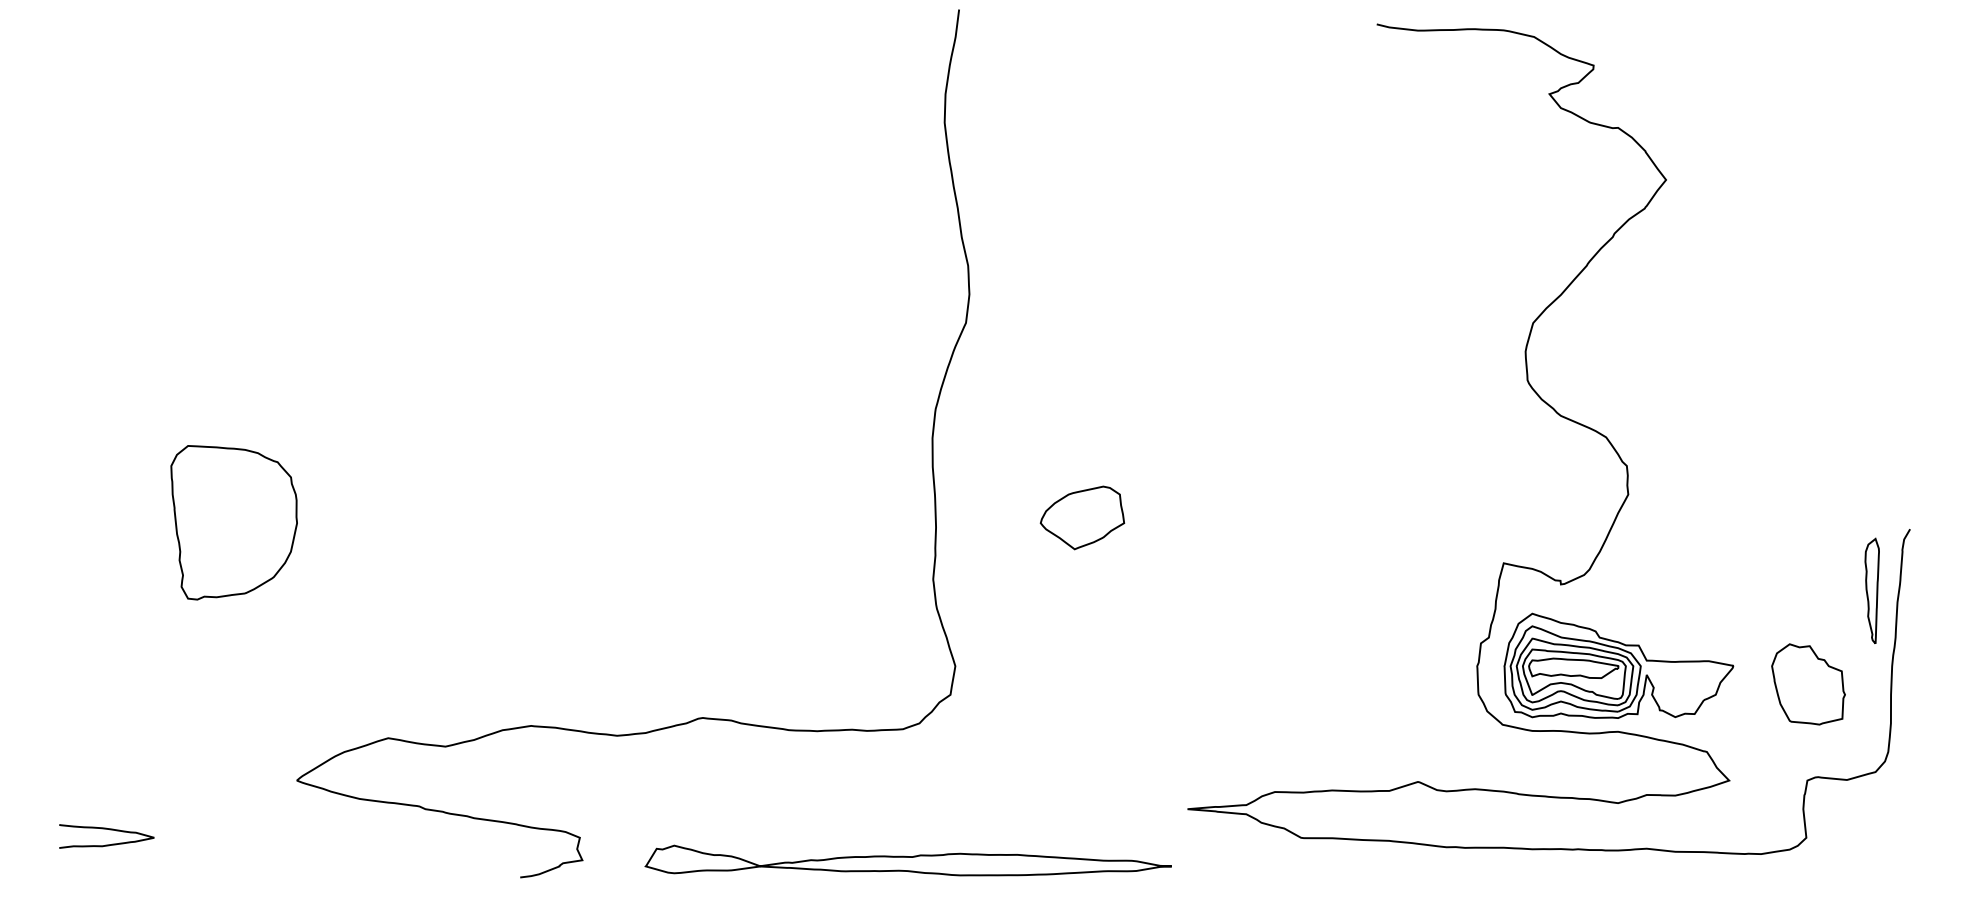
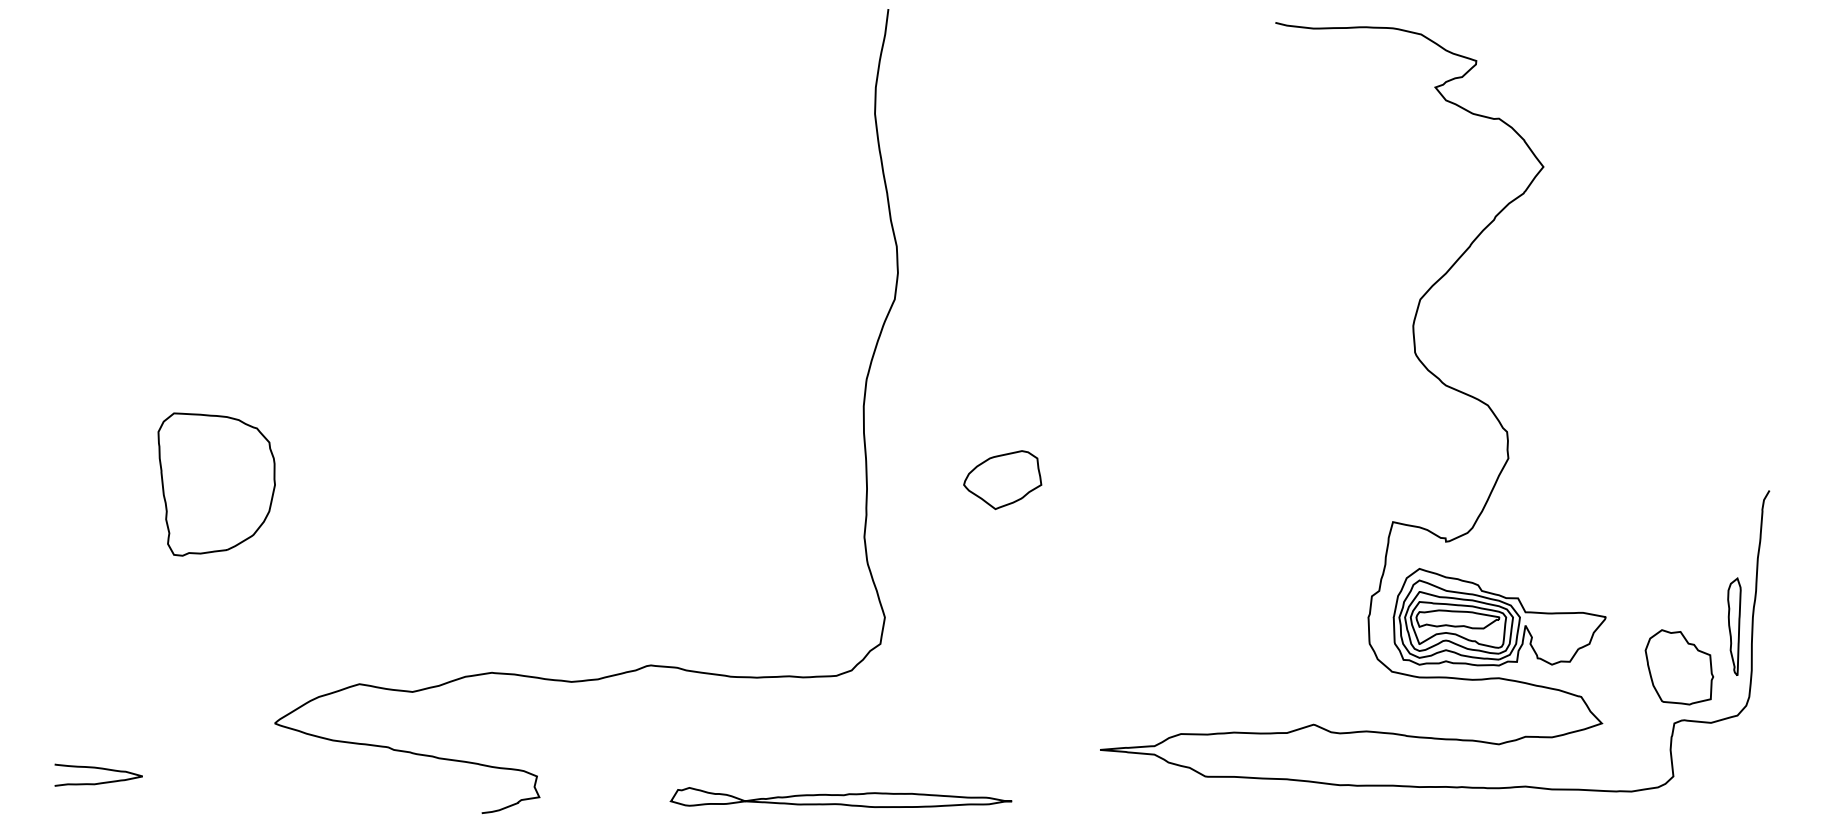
part: (1872, 590) -> (1734, 626), moved
part: (1808, 684) -> (1679, 667), moved
part: (907, 860) -> (840, 797), size x0.7

